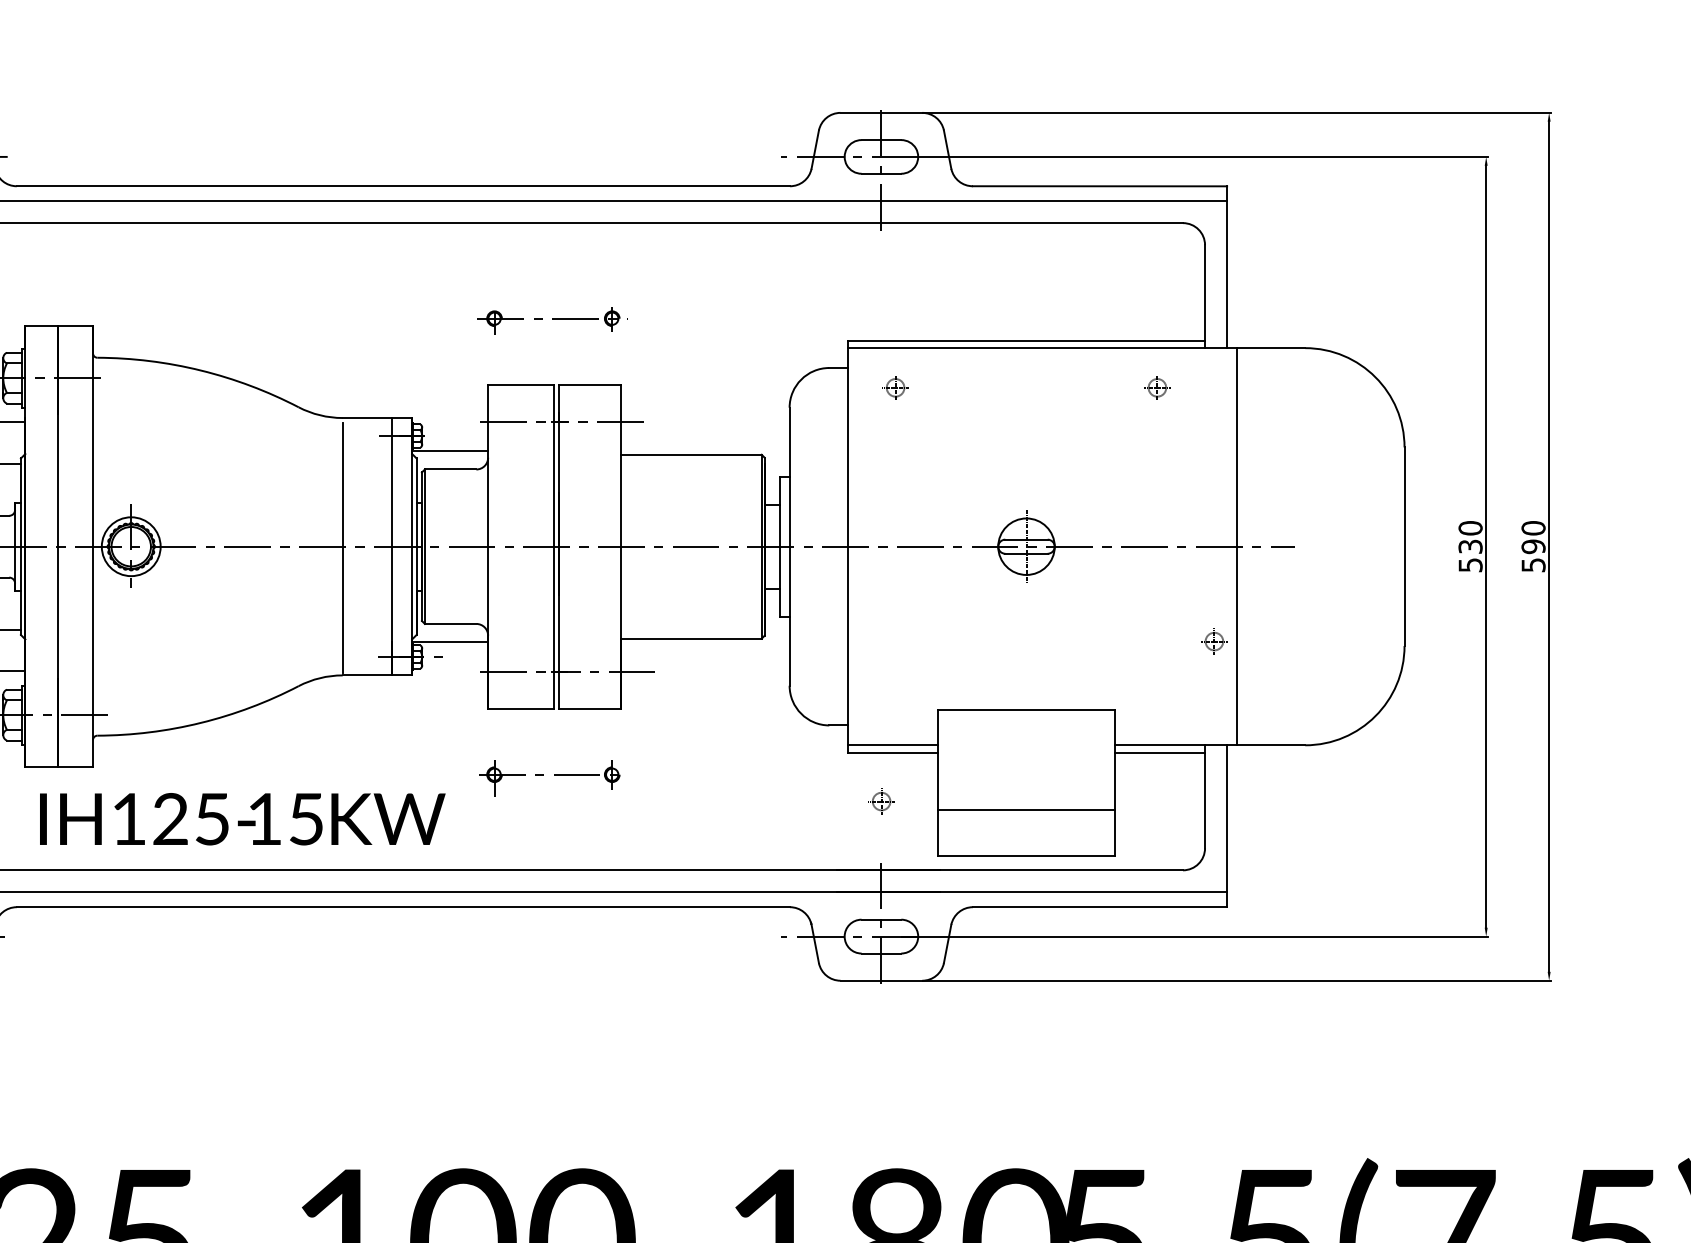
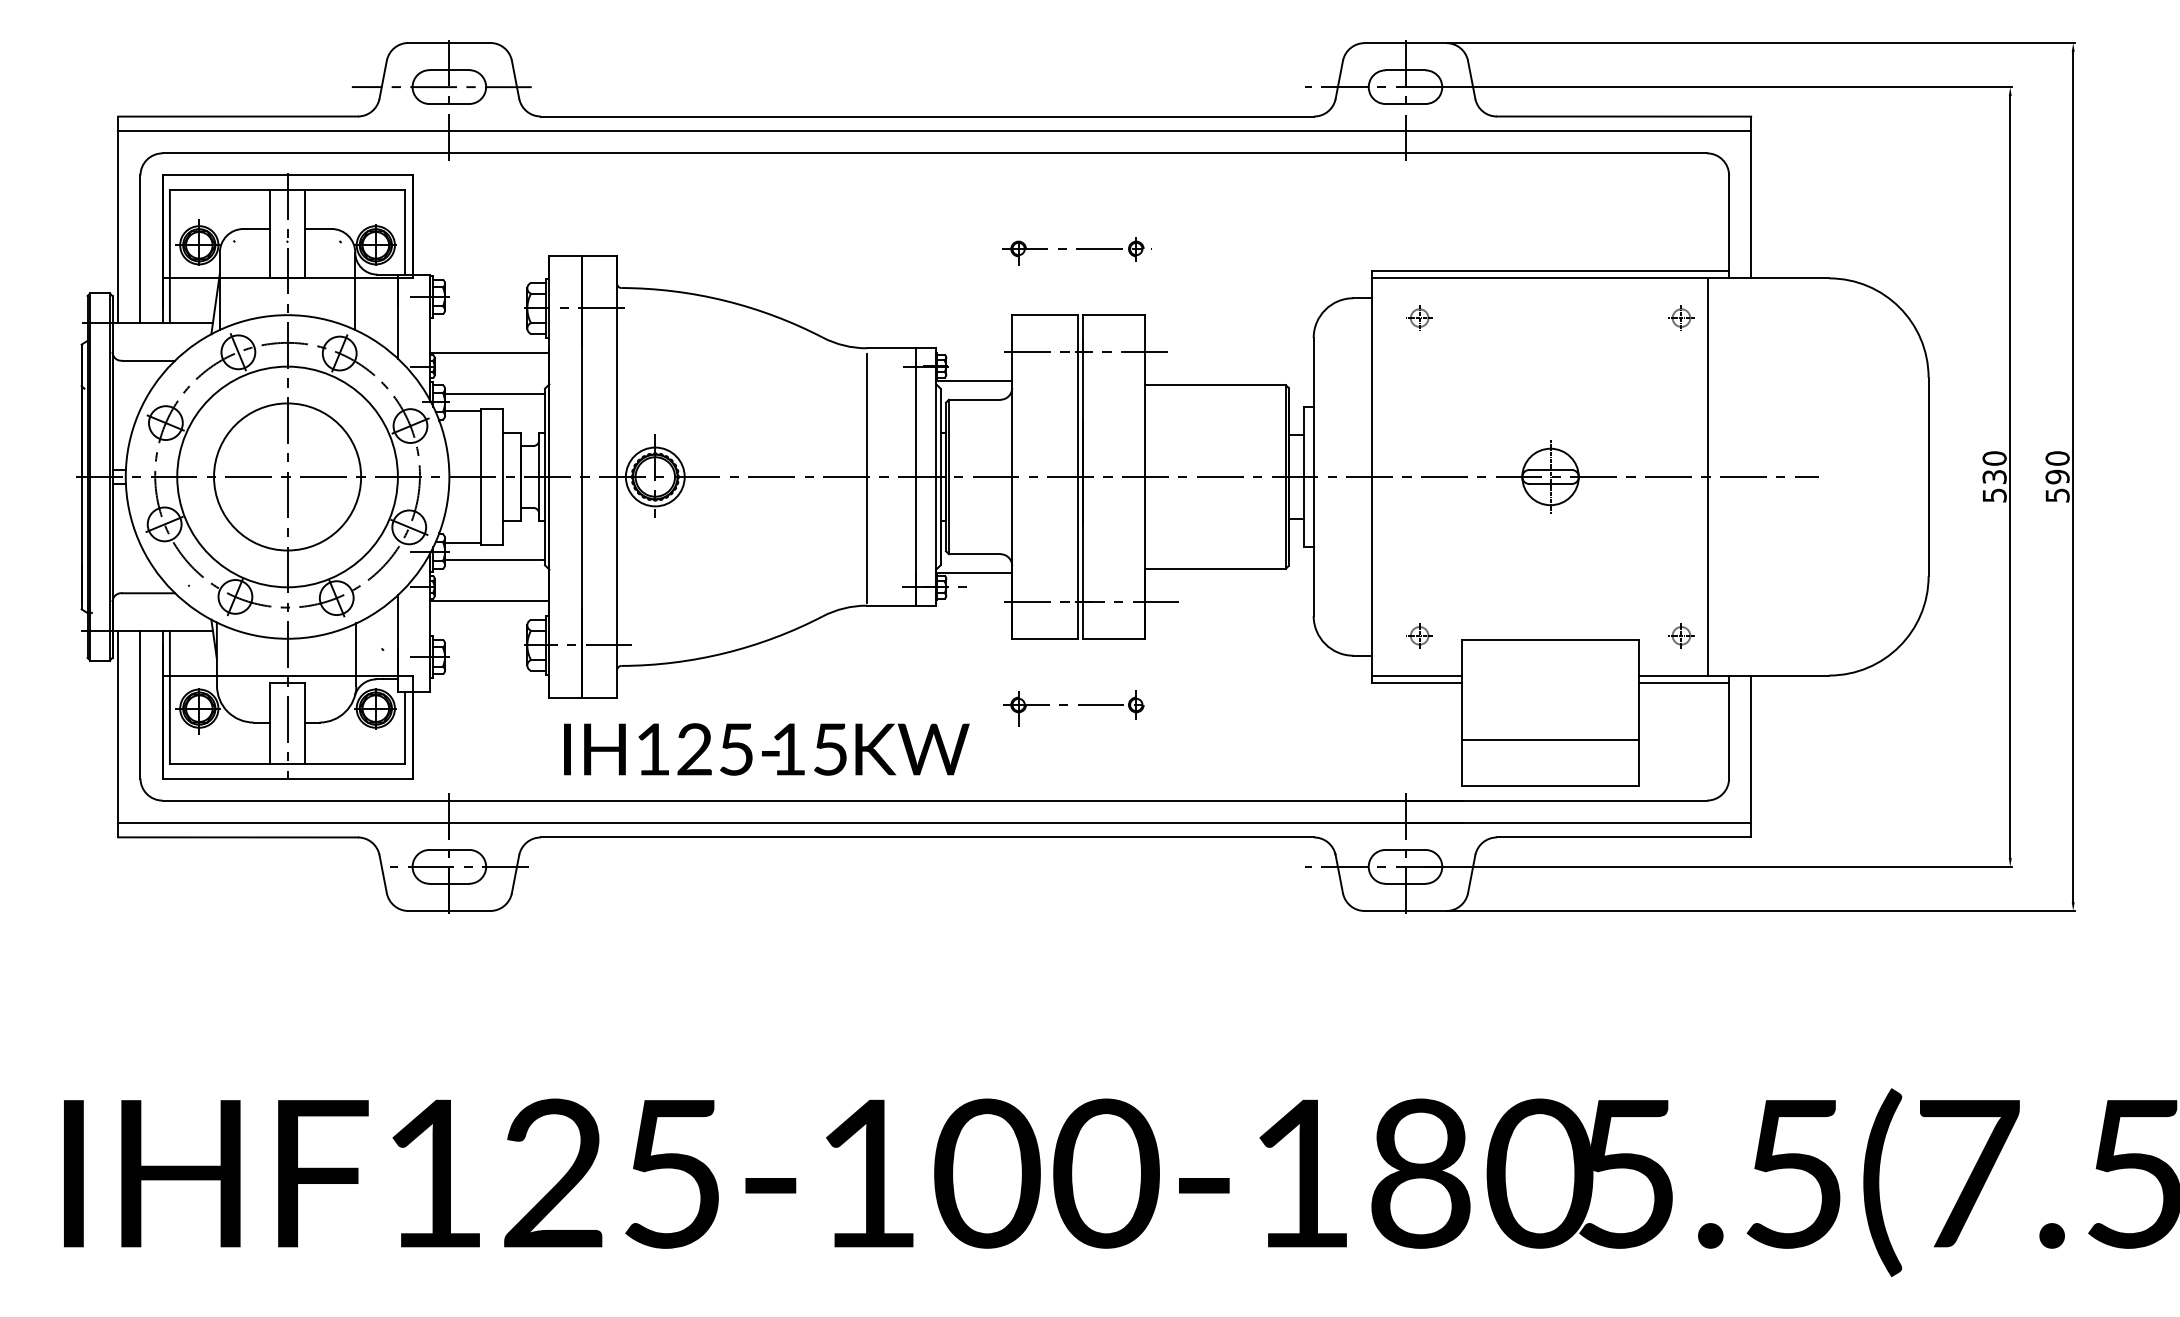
line: (1236, 546) -> (1707, 476), moved
part: (1214, 641) -> (1681, 635), moved
part: (881, 801) -> (1419, 635), moved

